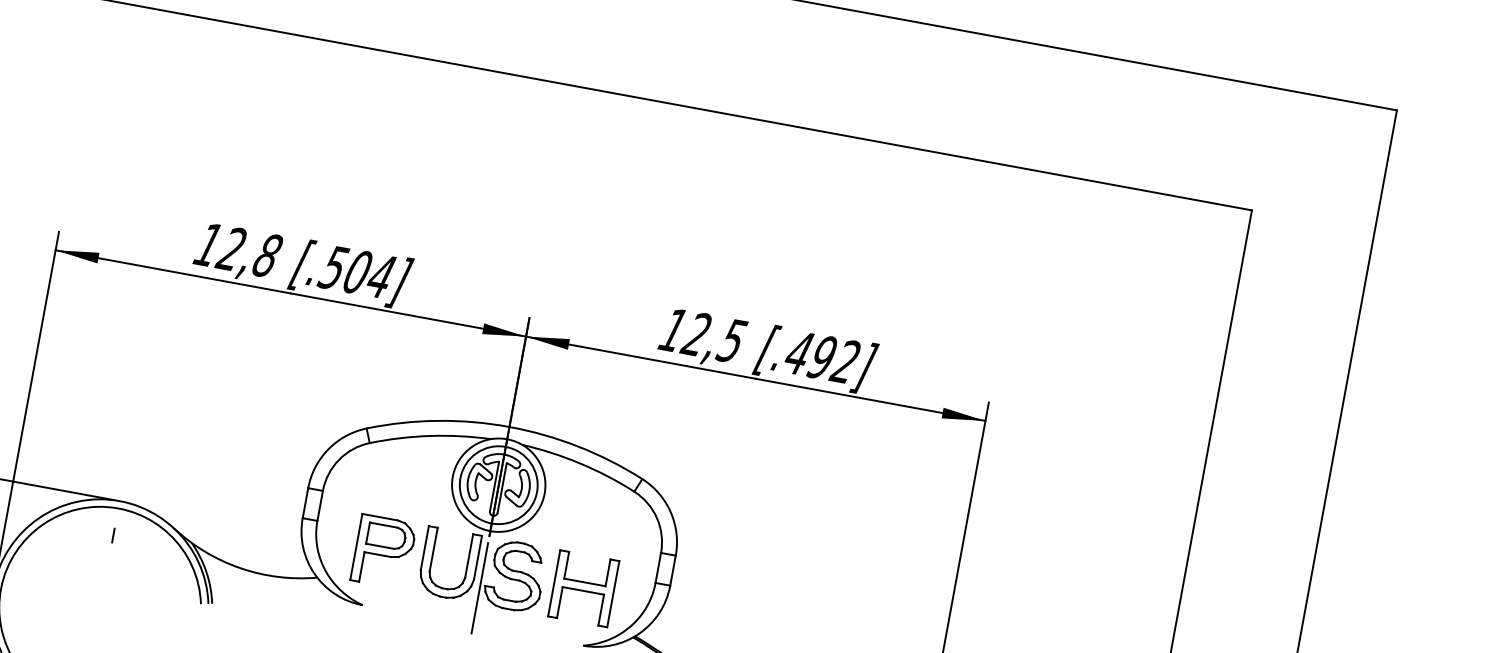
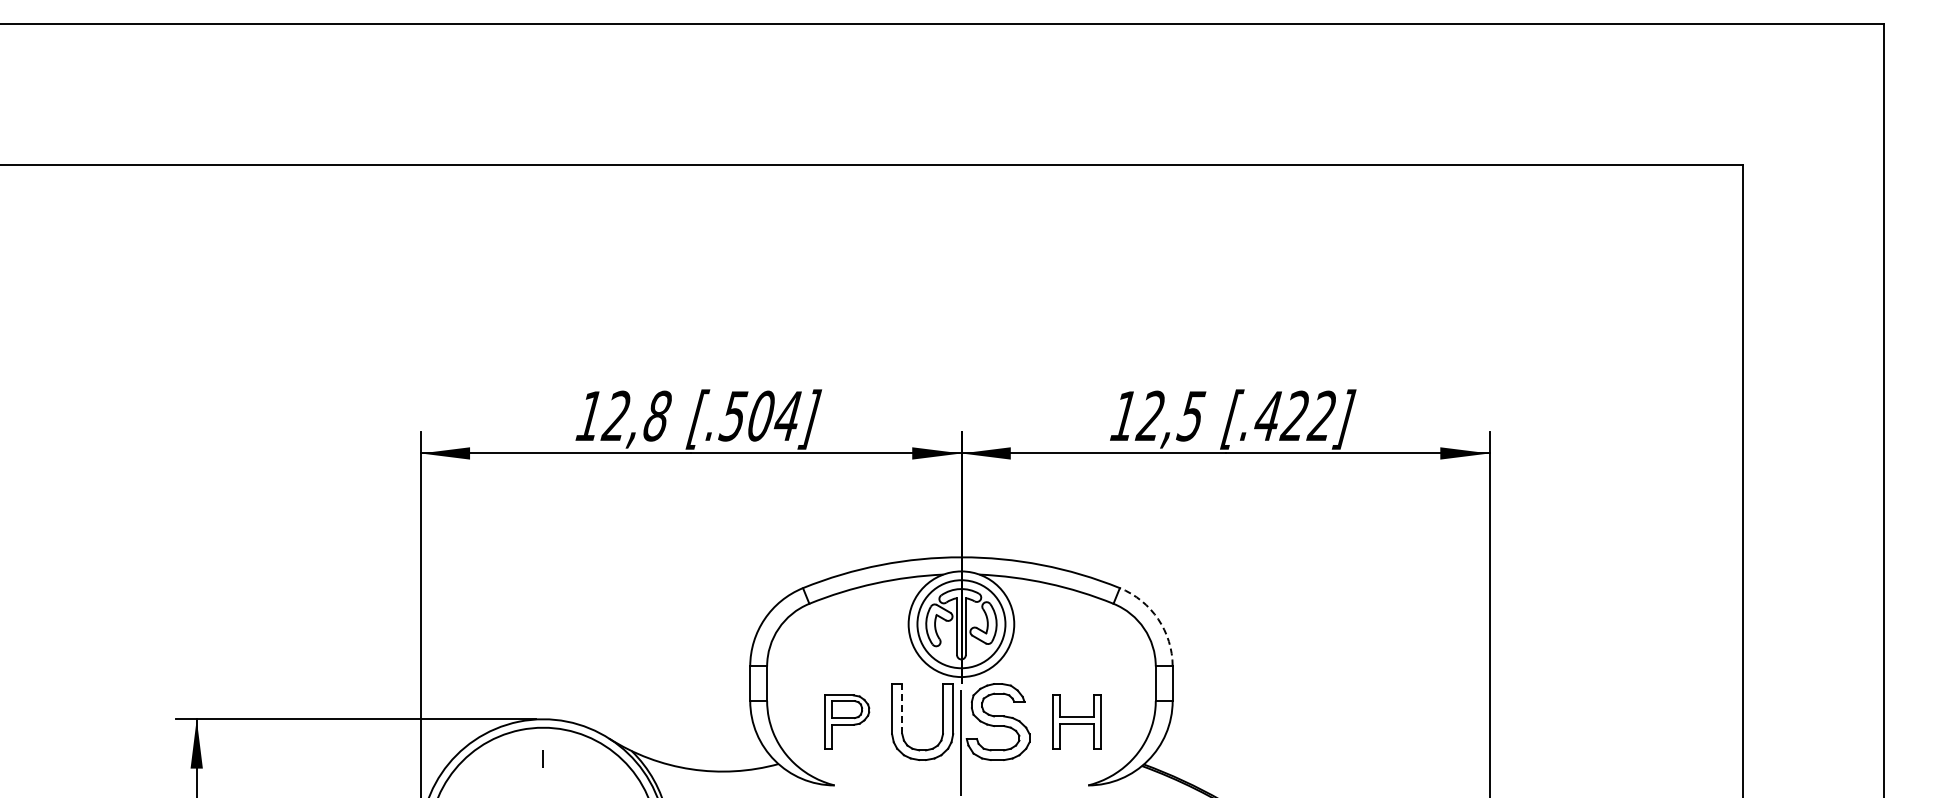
text: (820, 356) -> (1293, 415), [.492] -> [.422]
arc: (670, 512) -> (1158, 619), solid -> dashed
line: (434, 549) -> (902, 708), solid -> dashed
part: (384, 551) -> (847, 721), size x0.7
part: (583, 588) -> (1076, 721), size x0.7

